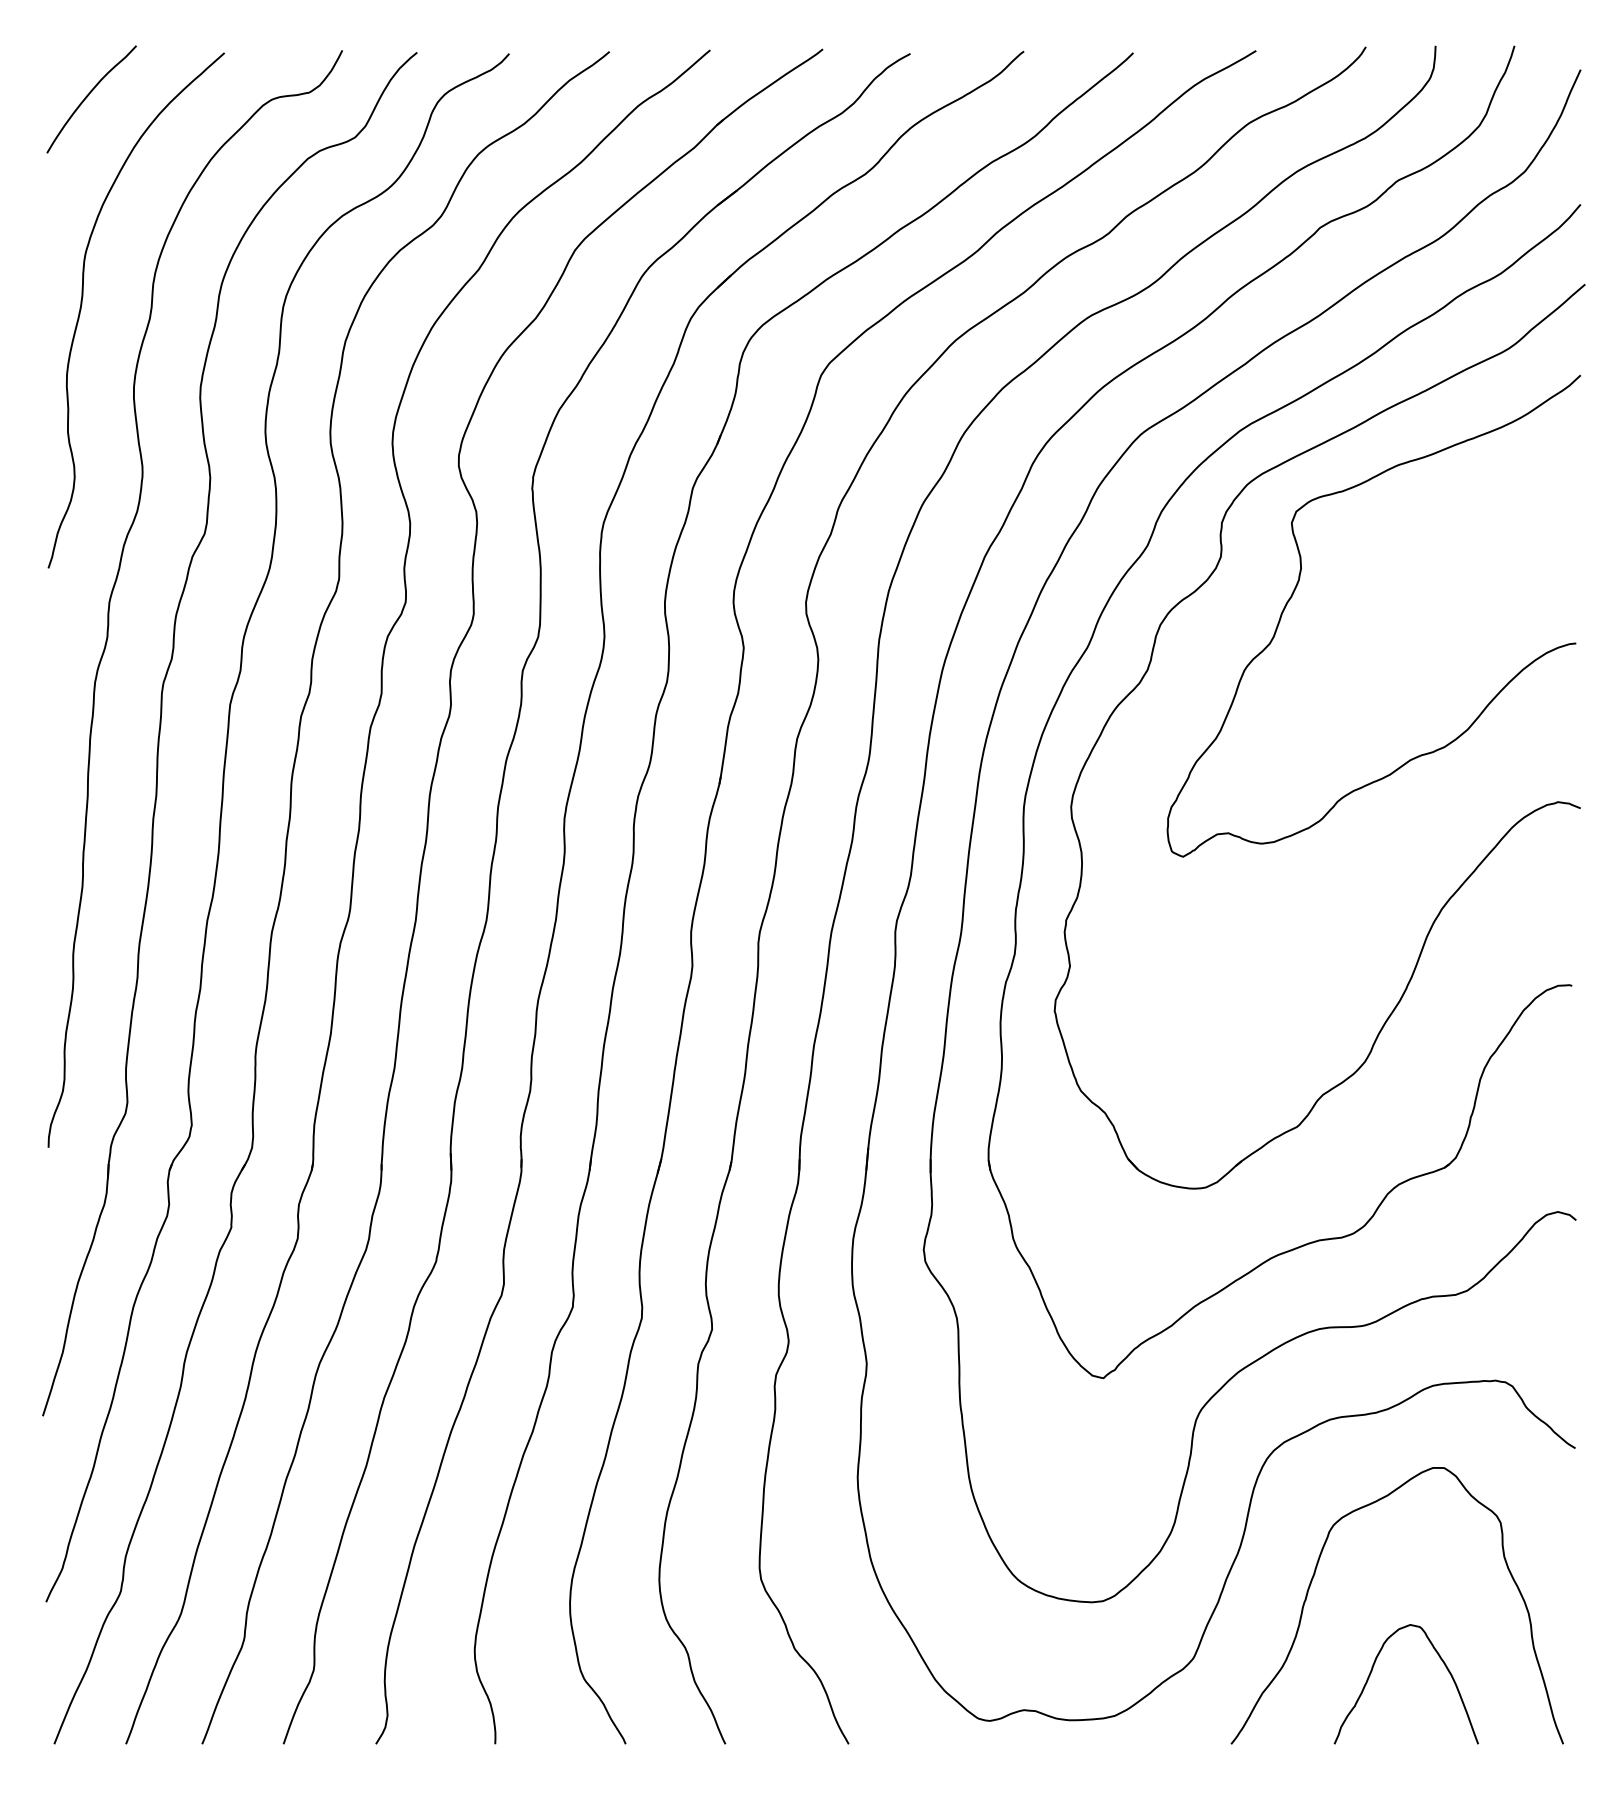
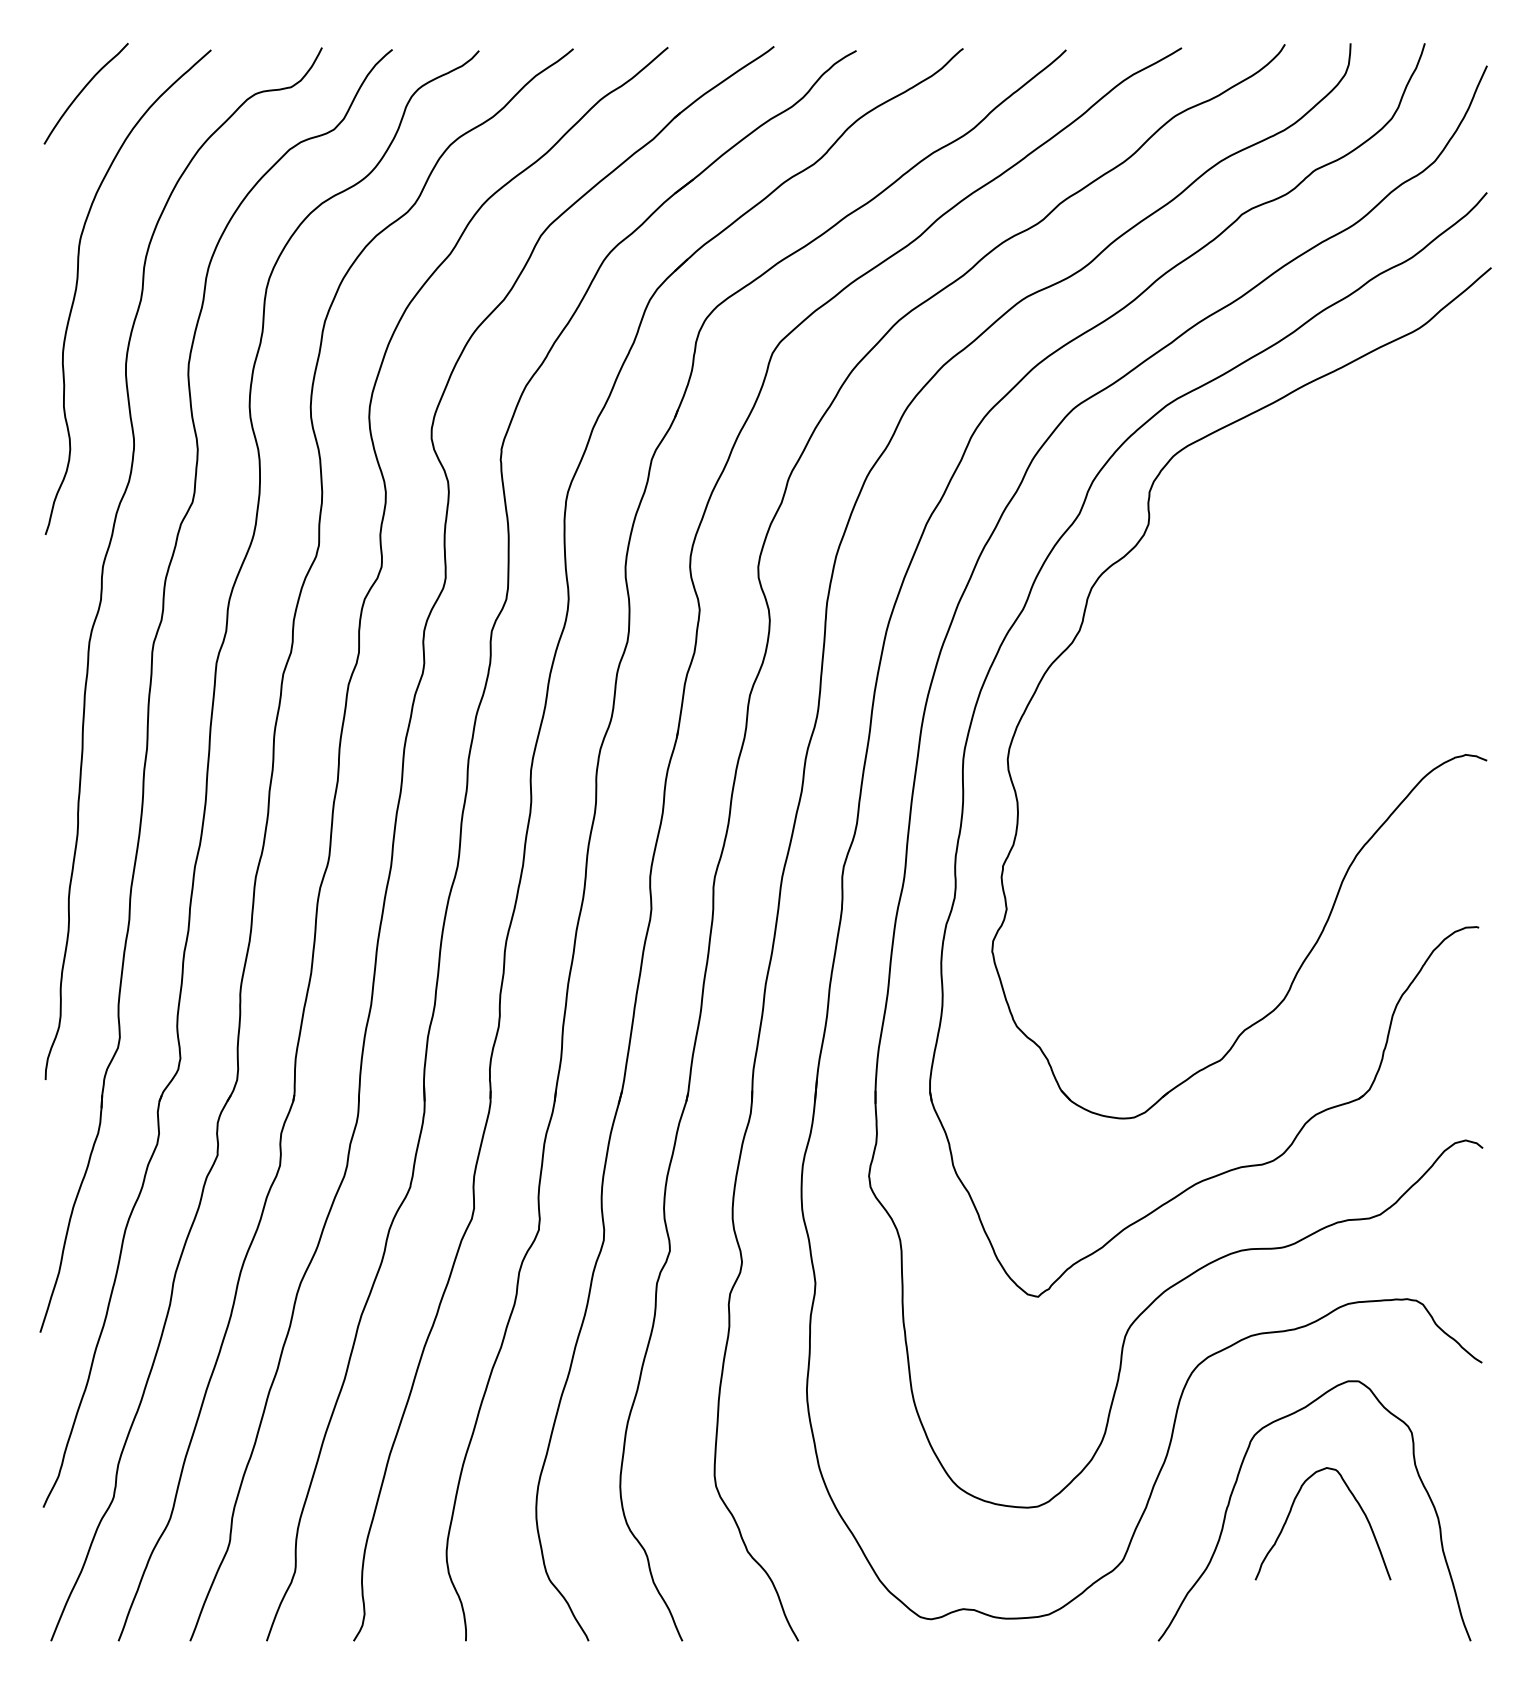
curve: (1298, 584) -> (1221, 550), removed
curve: (1372, 1671) -> (1291, 1511), moved

